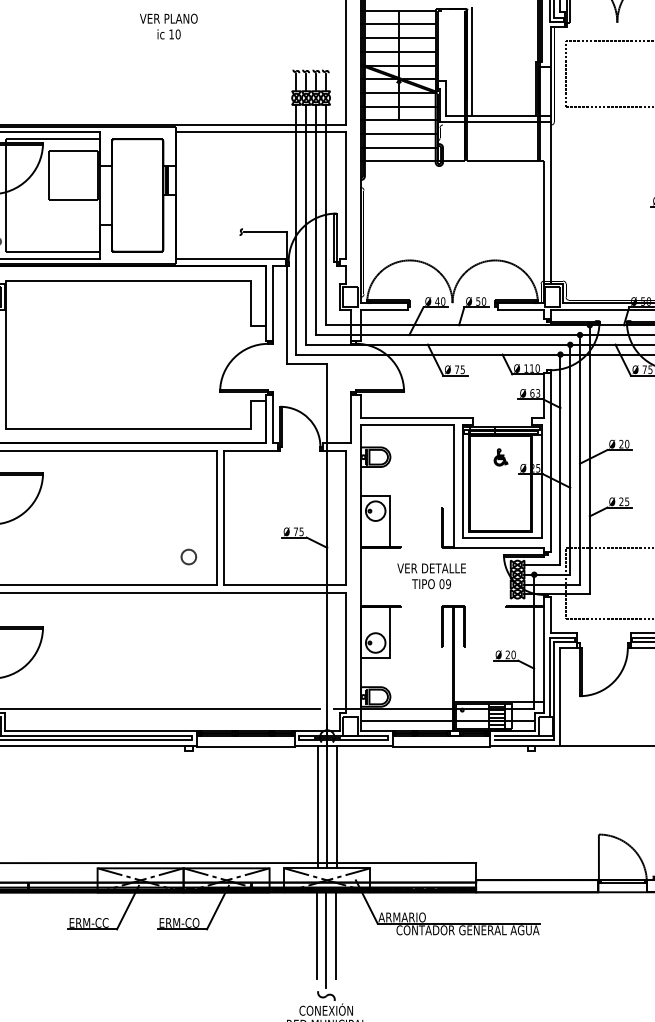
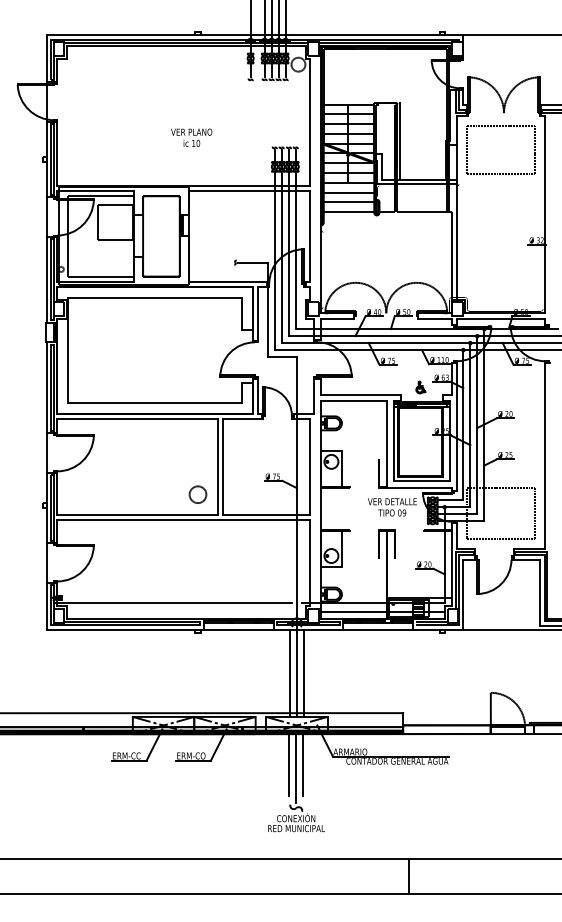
text: (168, 26) -> (191, 137), moved
part: (500, 457) -> (420, 387), moved
circle: (188, 556) -> (197, 494), size x1.6
text: (431, 576) -> (392, 507), moved

